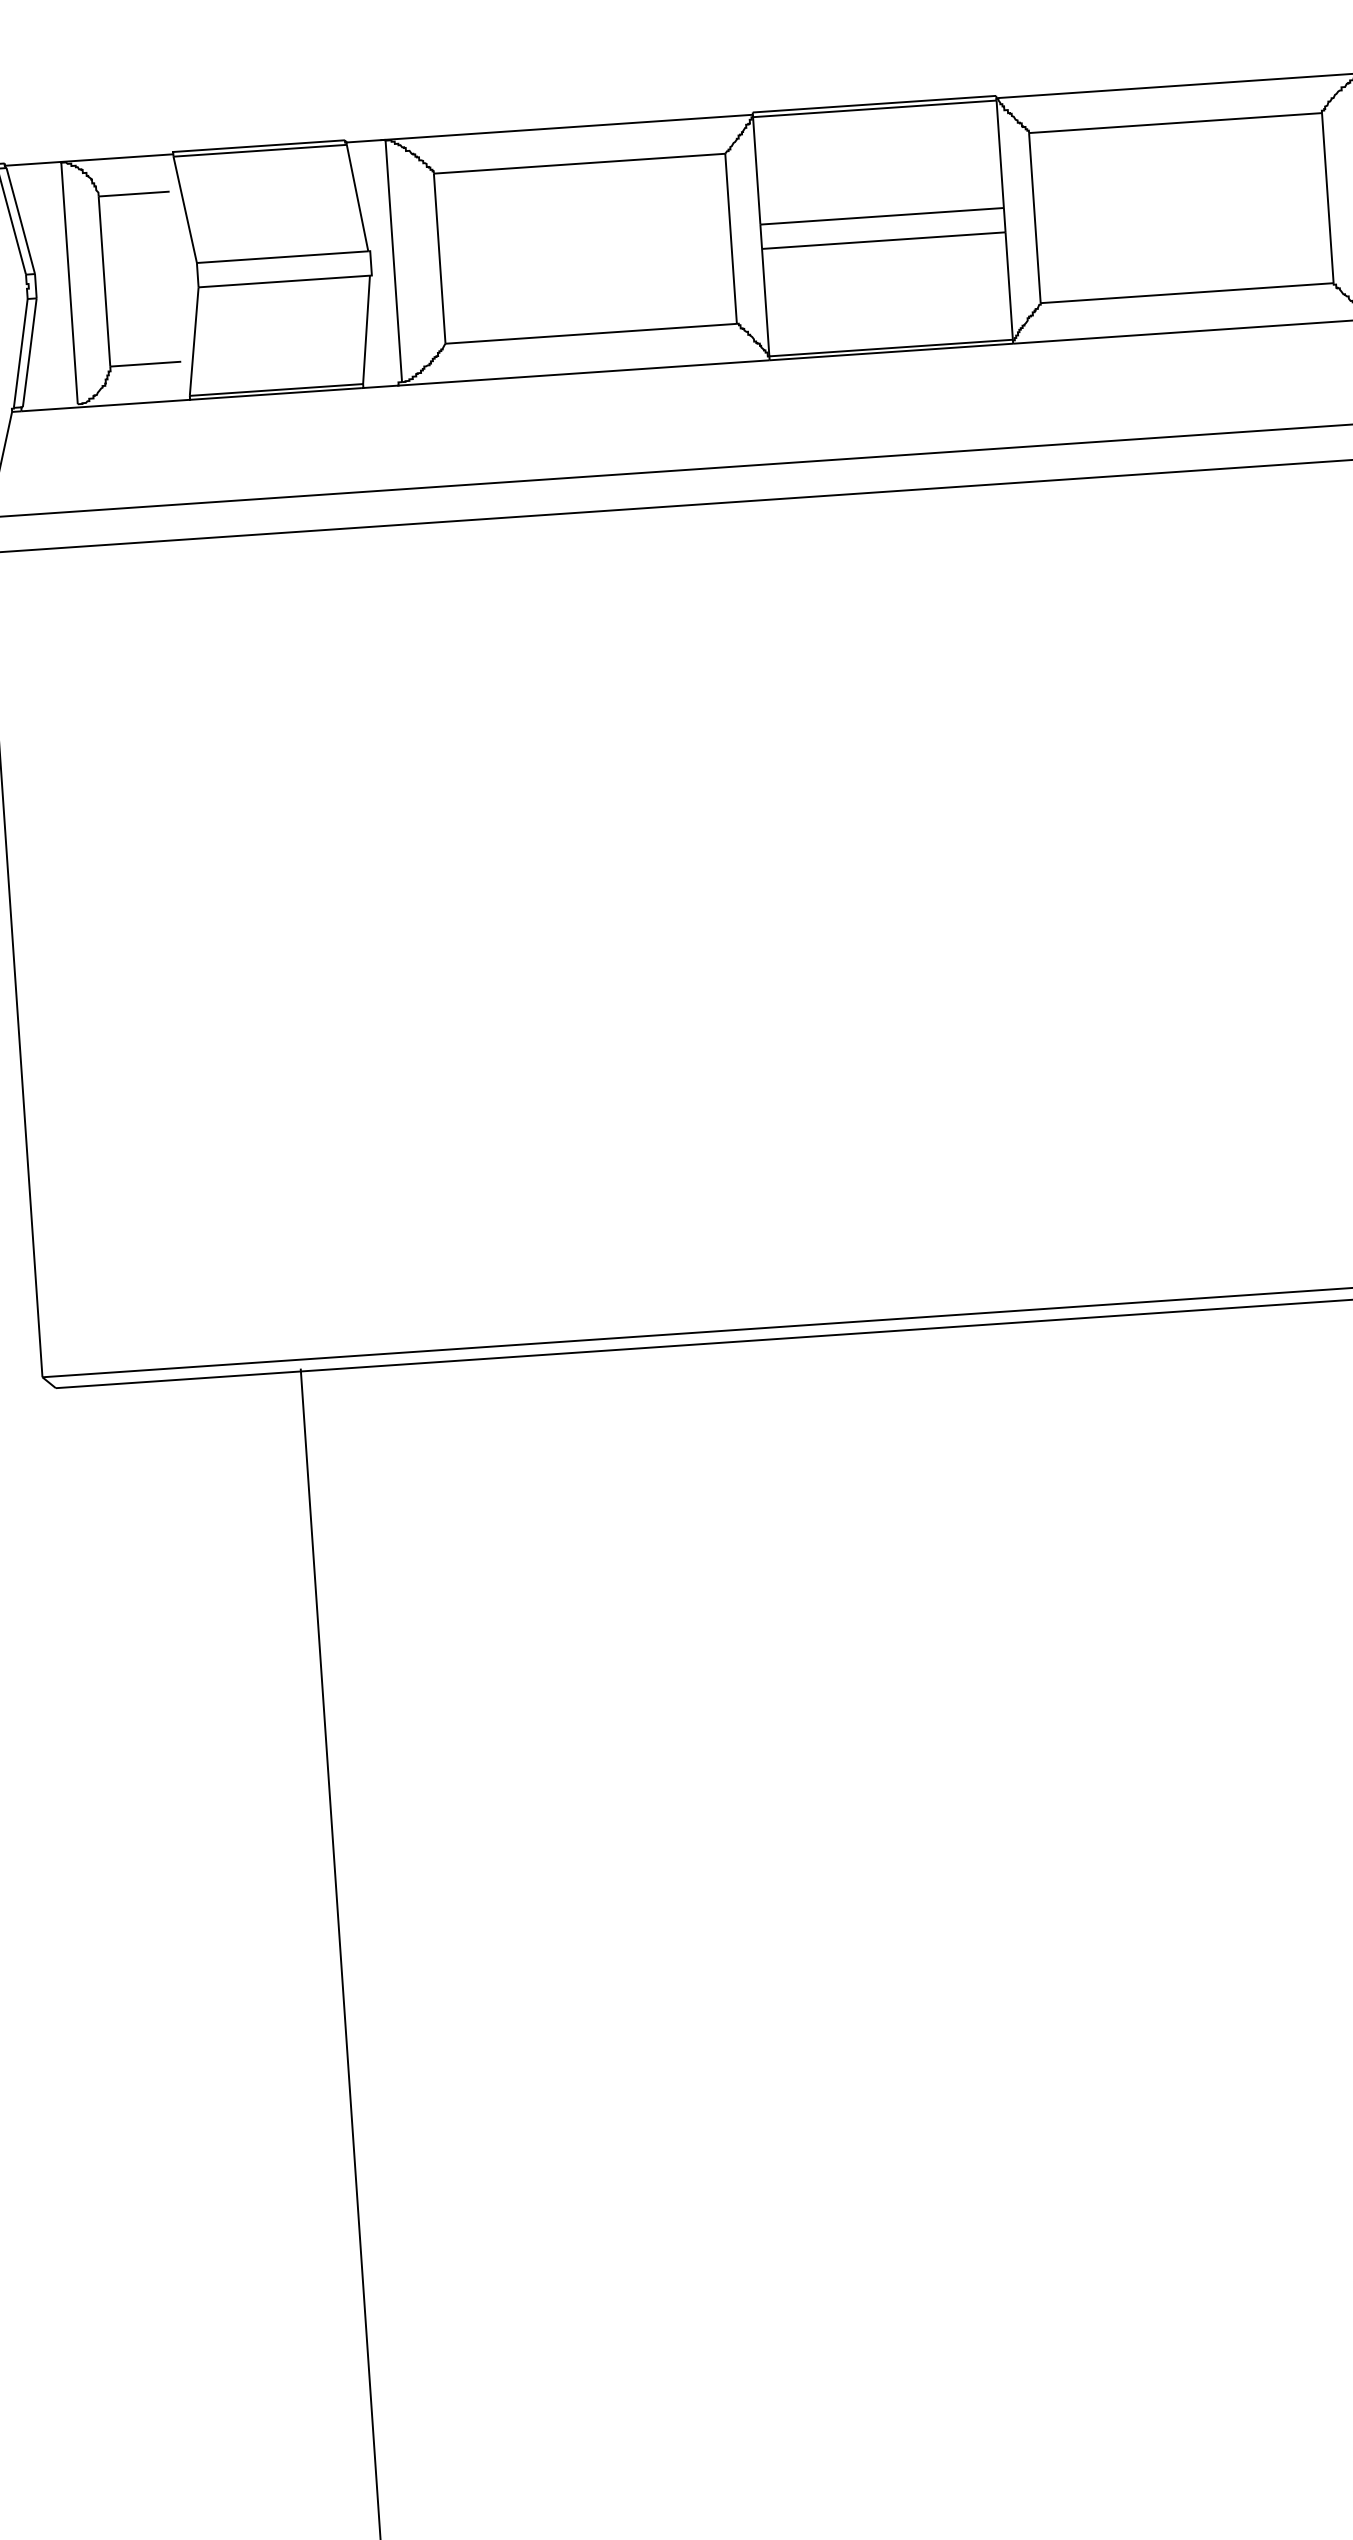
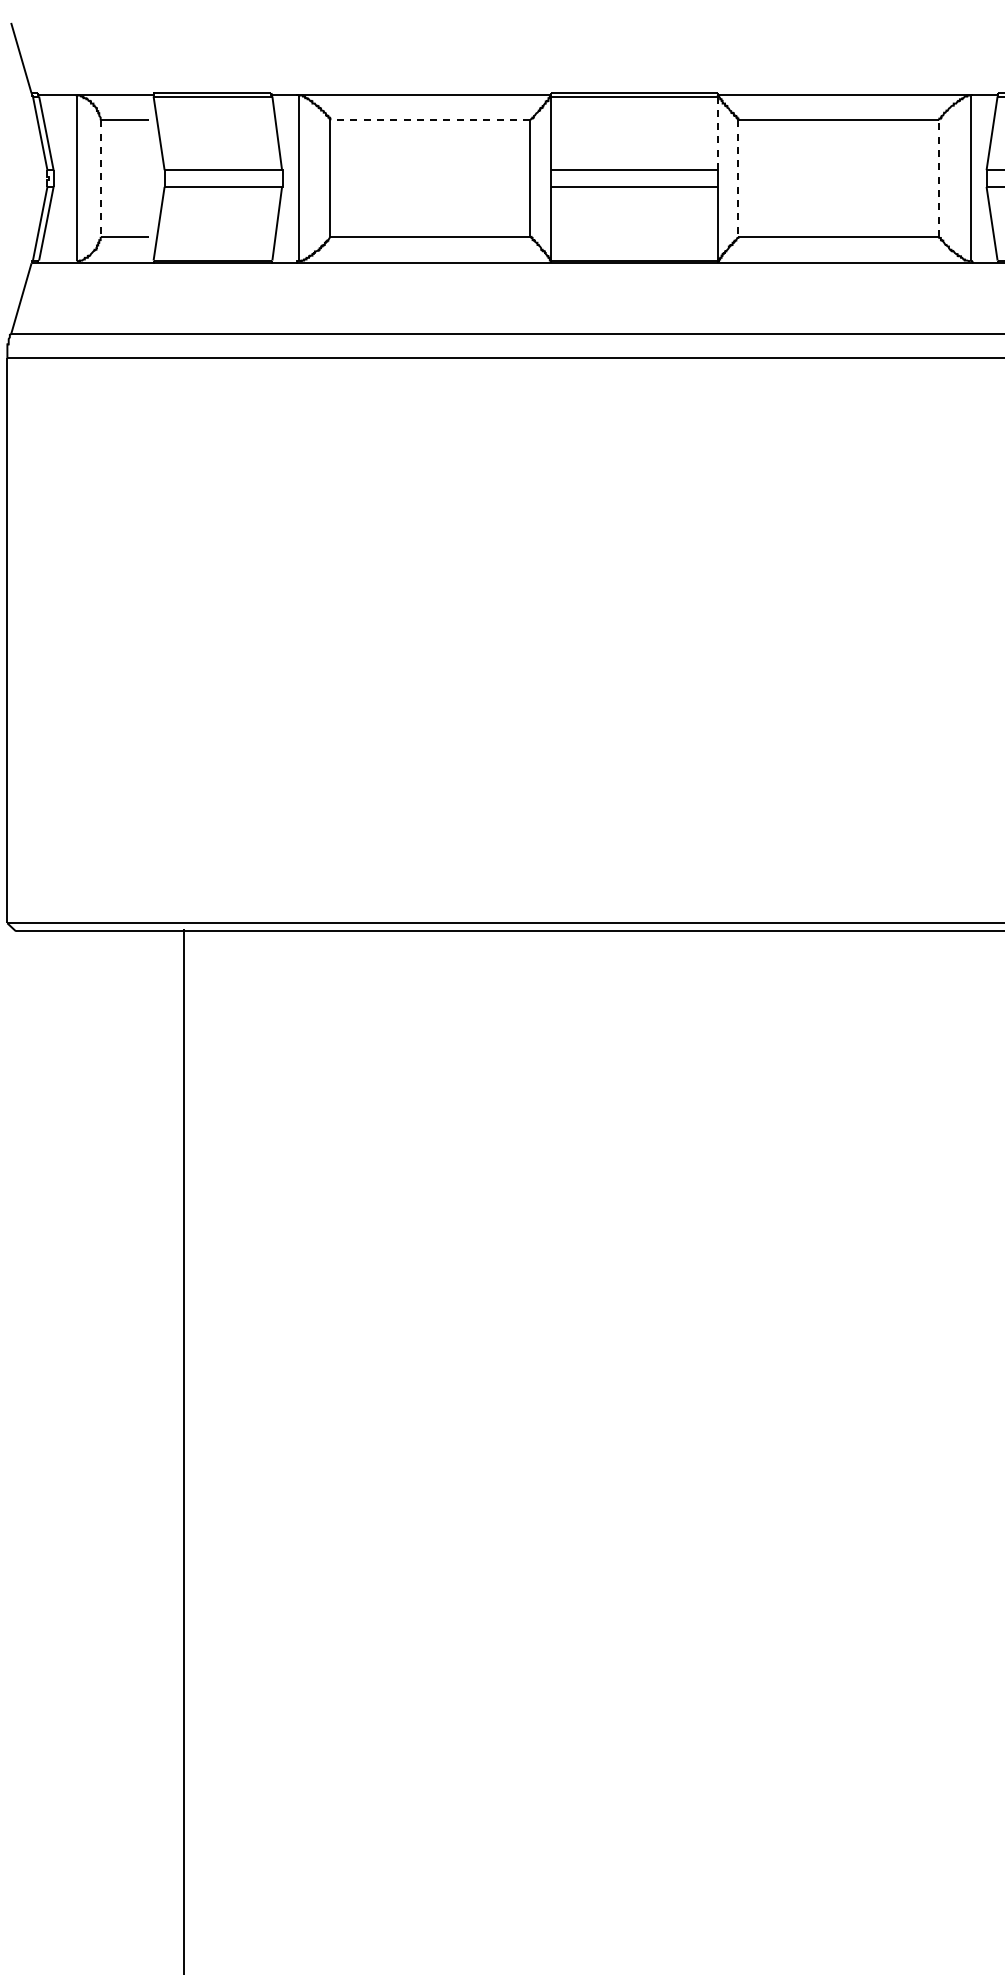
line: (999, 154) -> (717, 133), solid -> dashed
line: (579, 164) -> (430, 120), solid -> dashed
line: (1328, 198) -> (939, 178), solid -> dashed
line: (1035, 219) -> (738, 179), solid -> dashed
line: (104, 282) -> (100, 179), solid -> dashed

